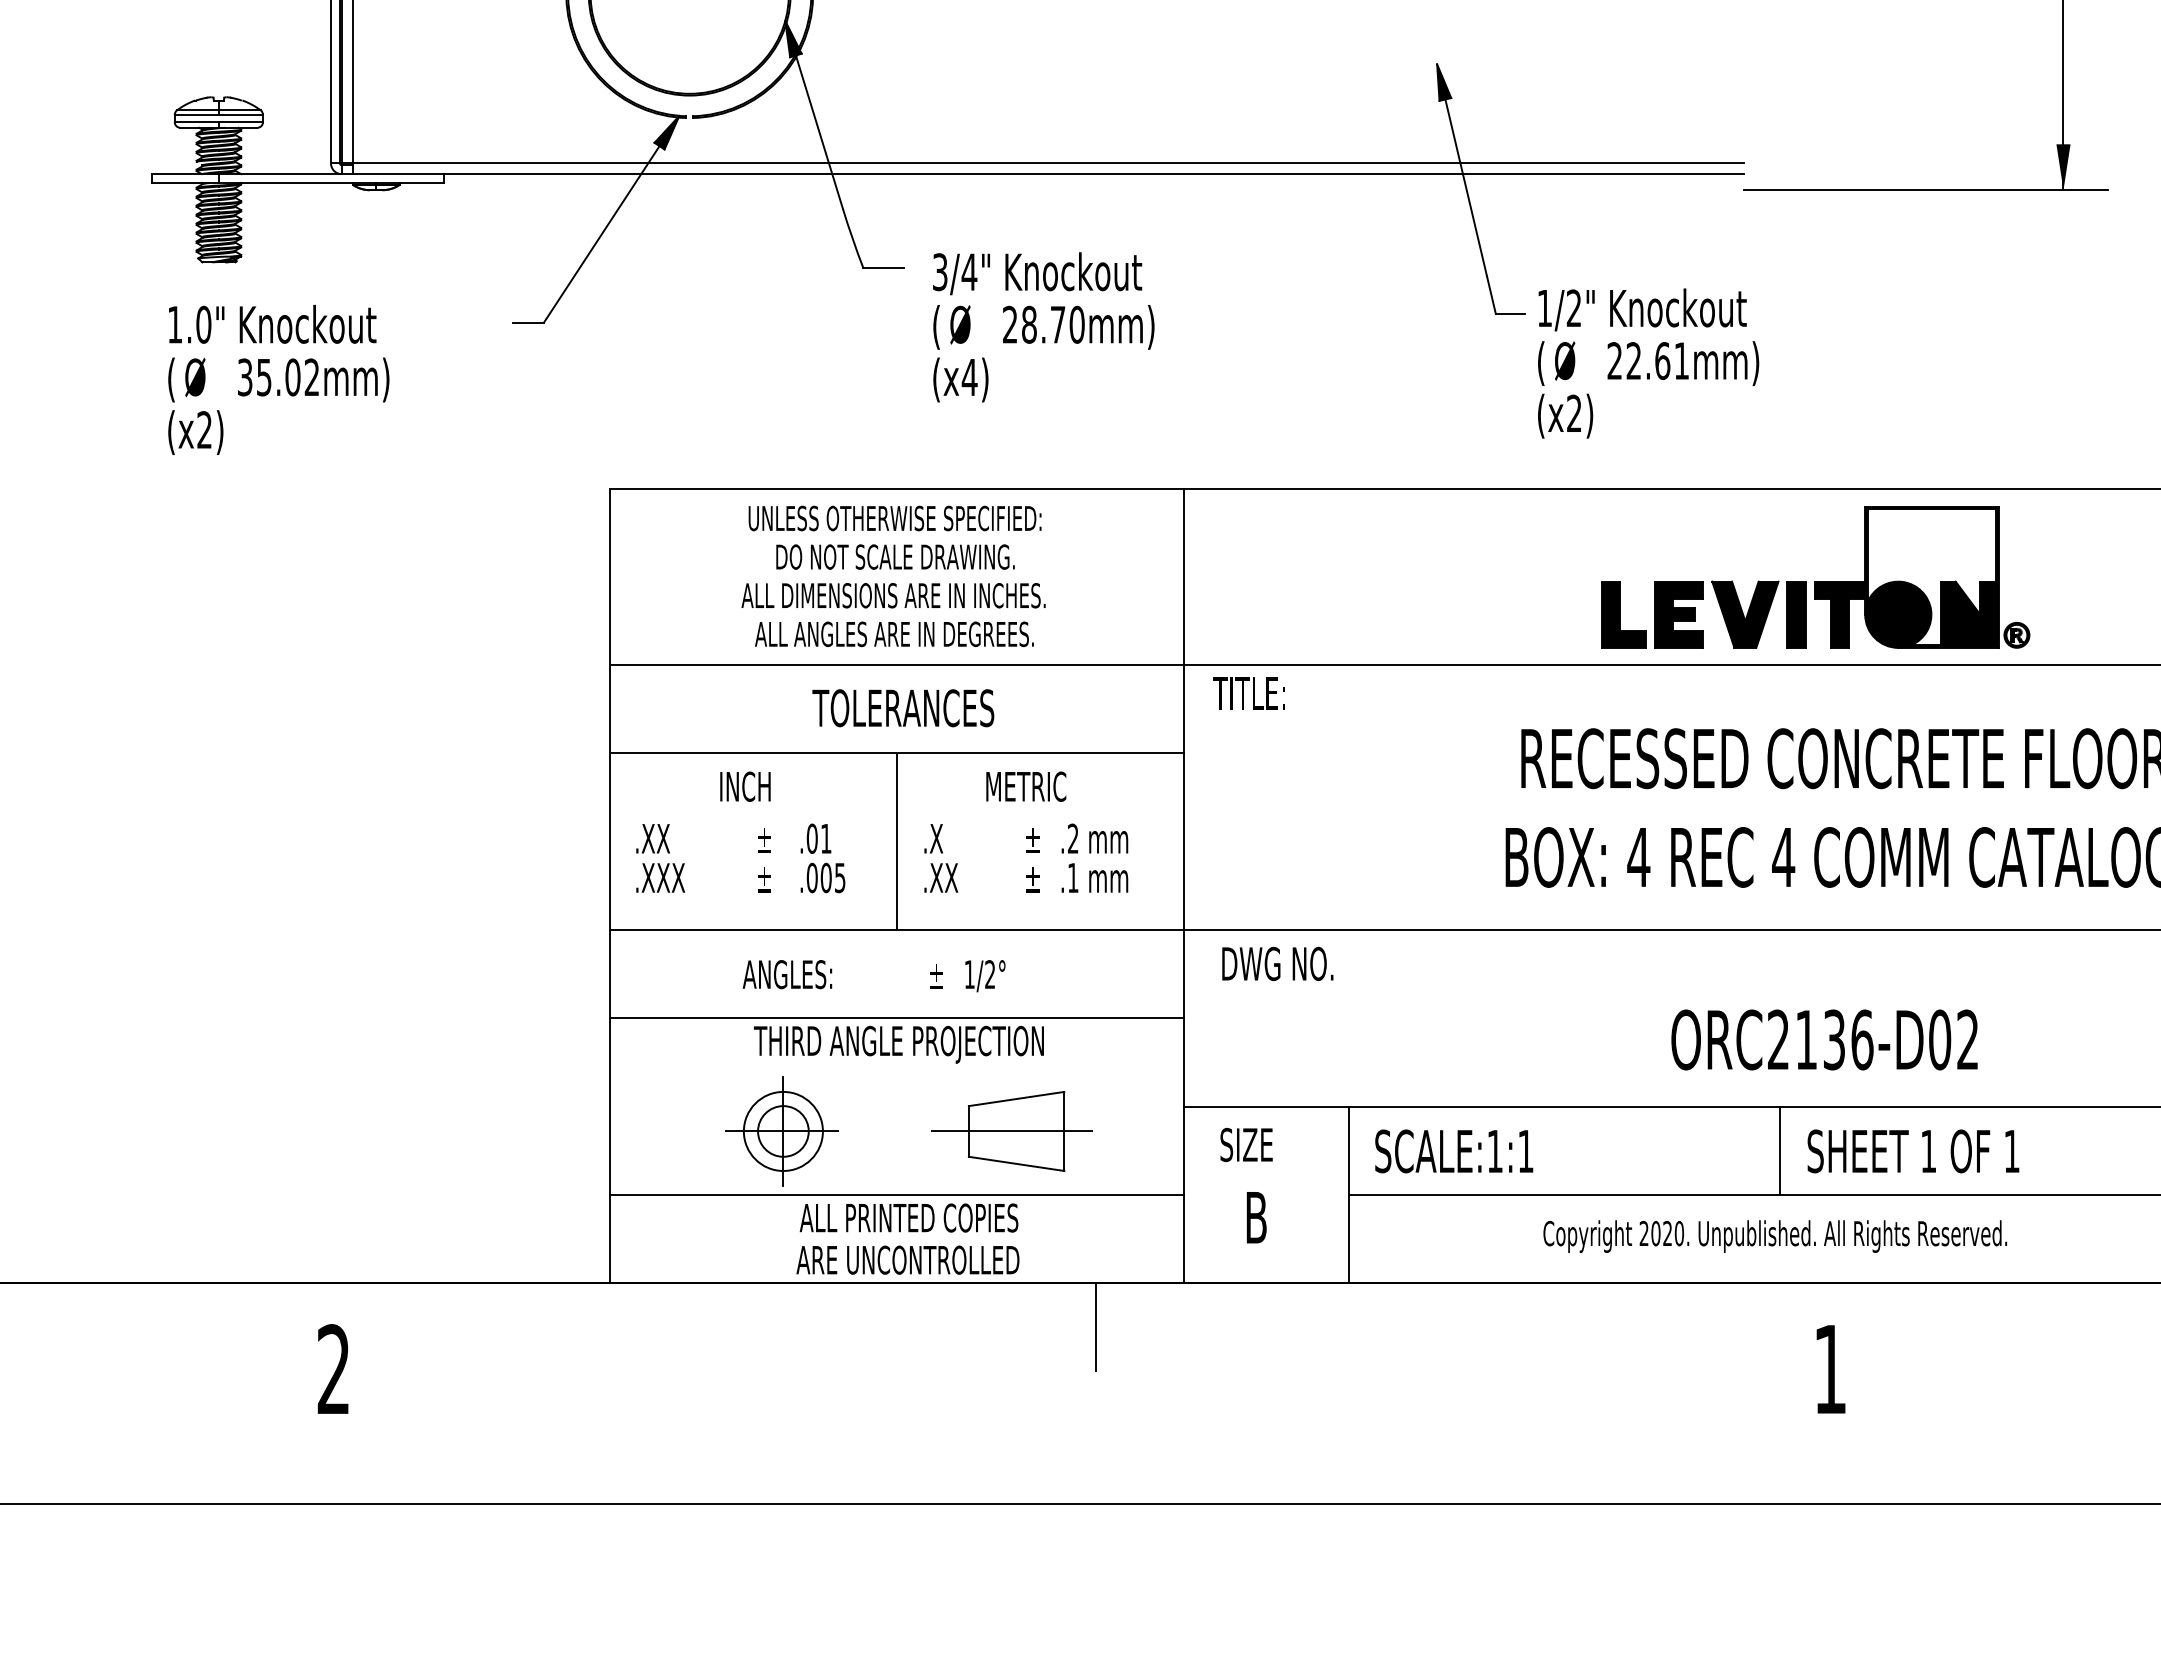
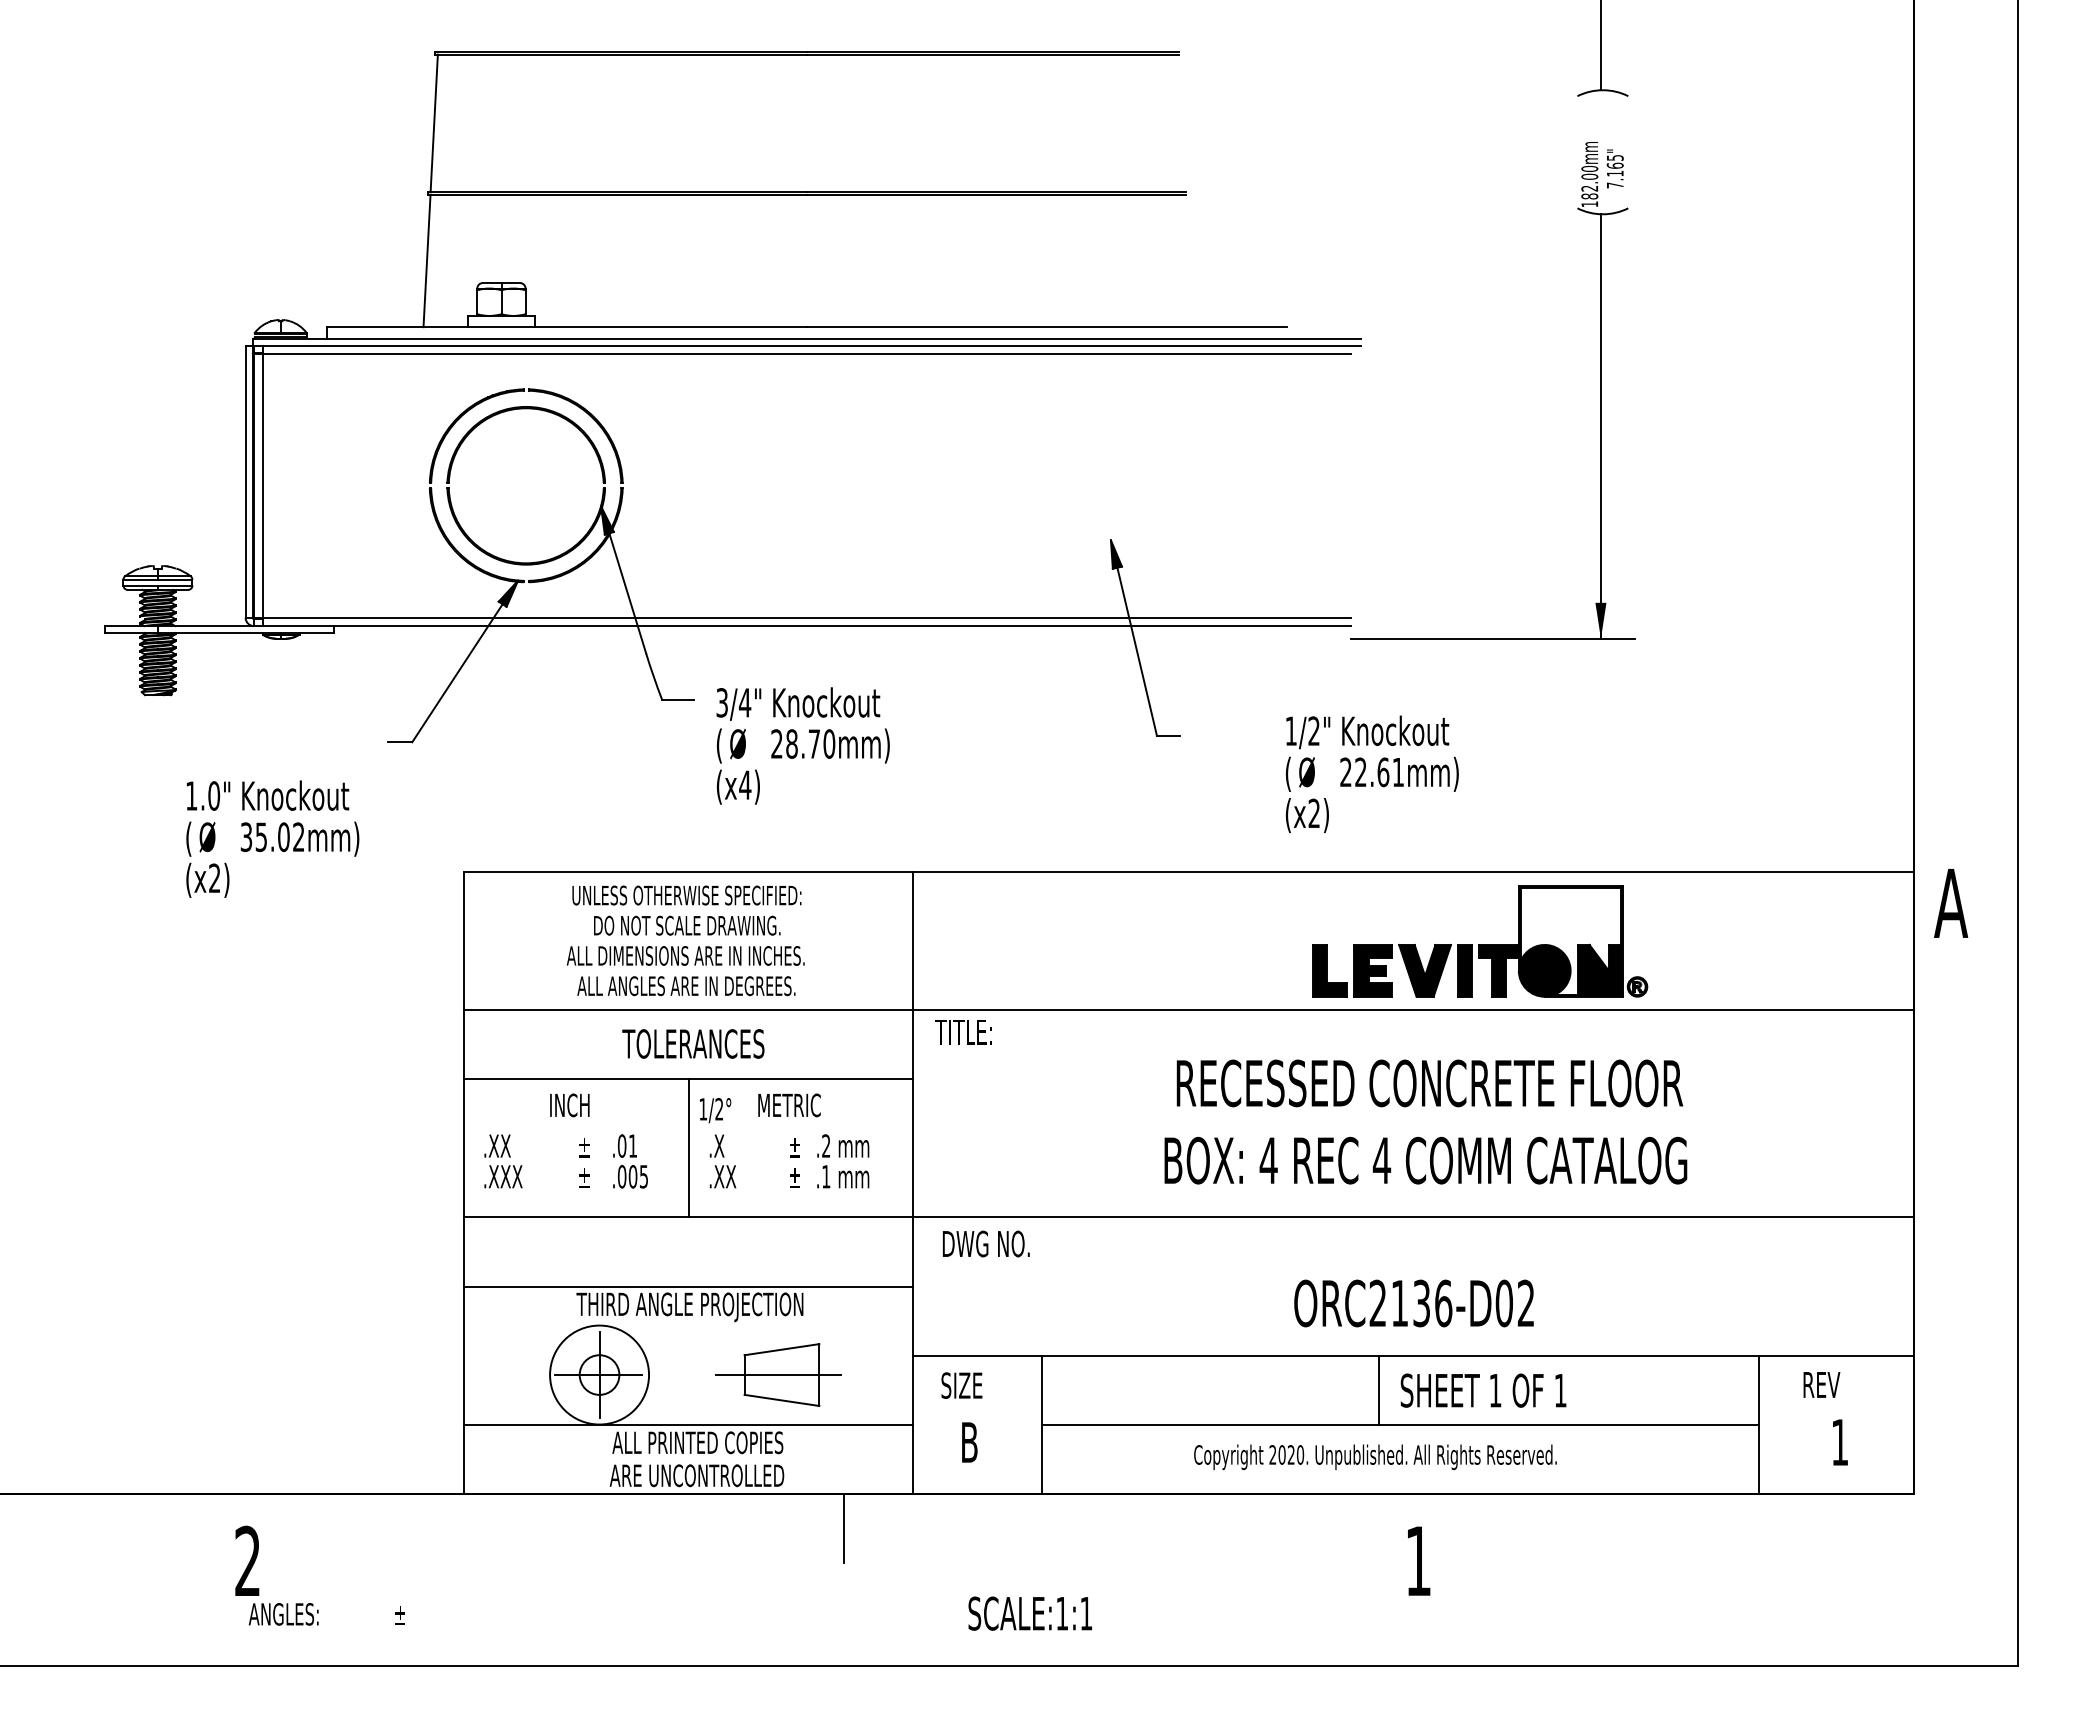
text: (1647, 362) -> (1371, 773), moved
text: (278, 379) -> (272, 838), moved
part: (1816, 577) -> (1480, 941), moved
text: (842, 974) -> (326, 1614), moved
text: (985, 976) -> (715, 1110), moved
circle: (783, 1130) -> (599, 1374), size x1.6
text: (1453, 1151) -> (1029, 1613), moved

